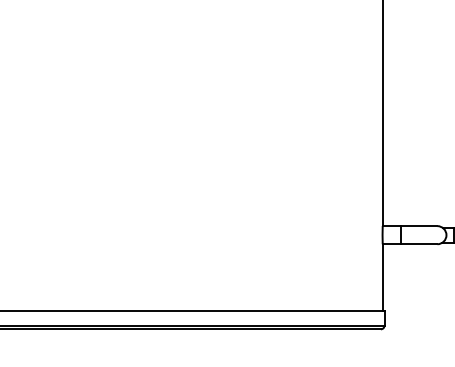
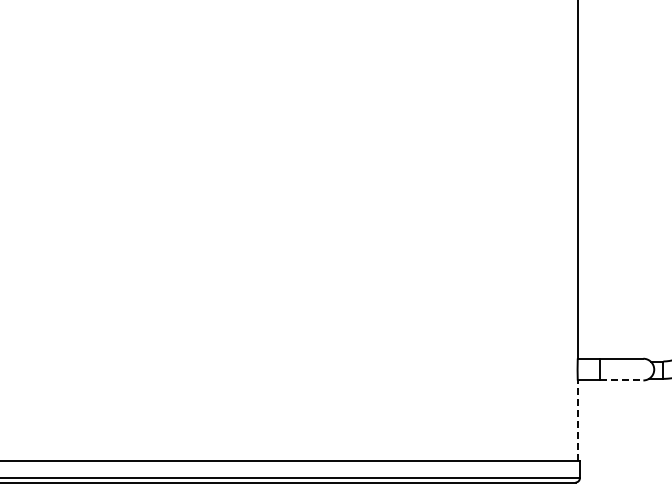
line: (419, 244) -> (621, 380), solid -> dashed
line: (382, 277) -> (577, 420), solid -> dashed

